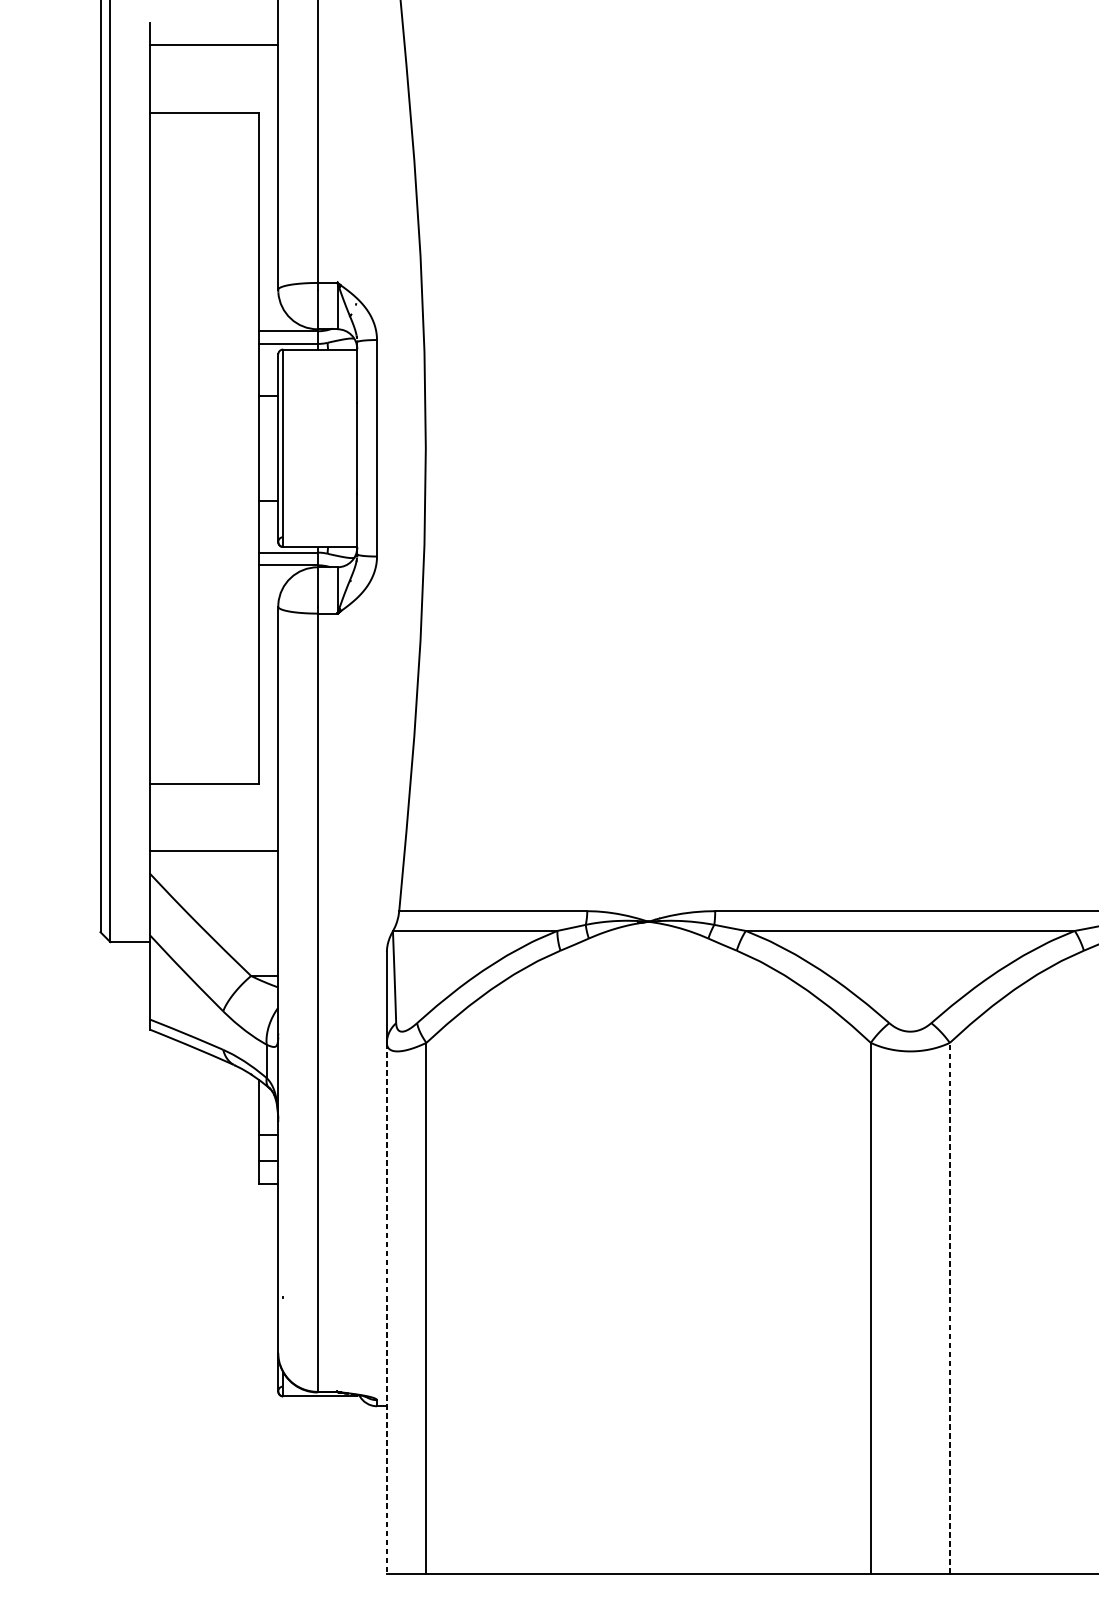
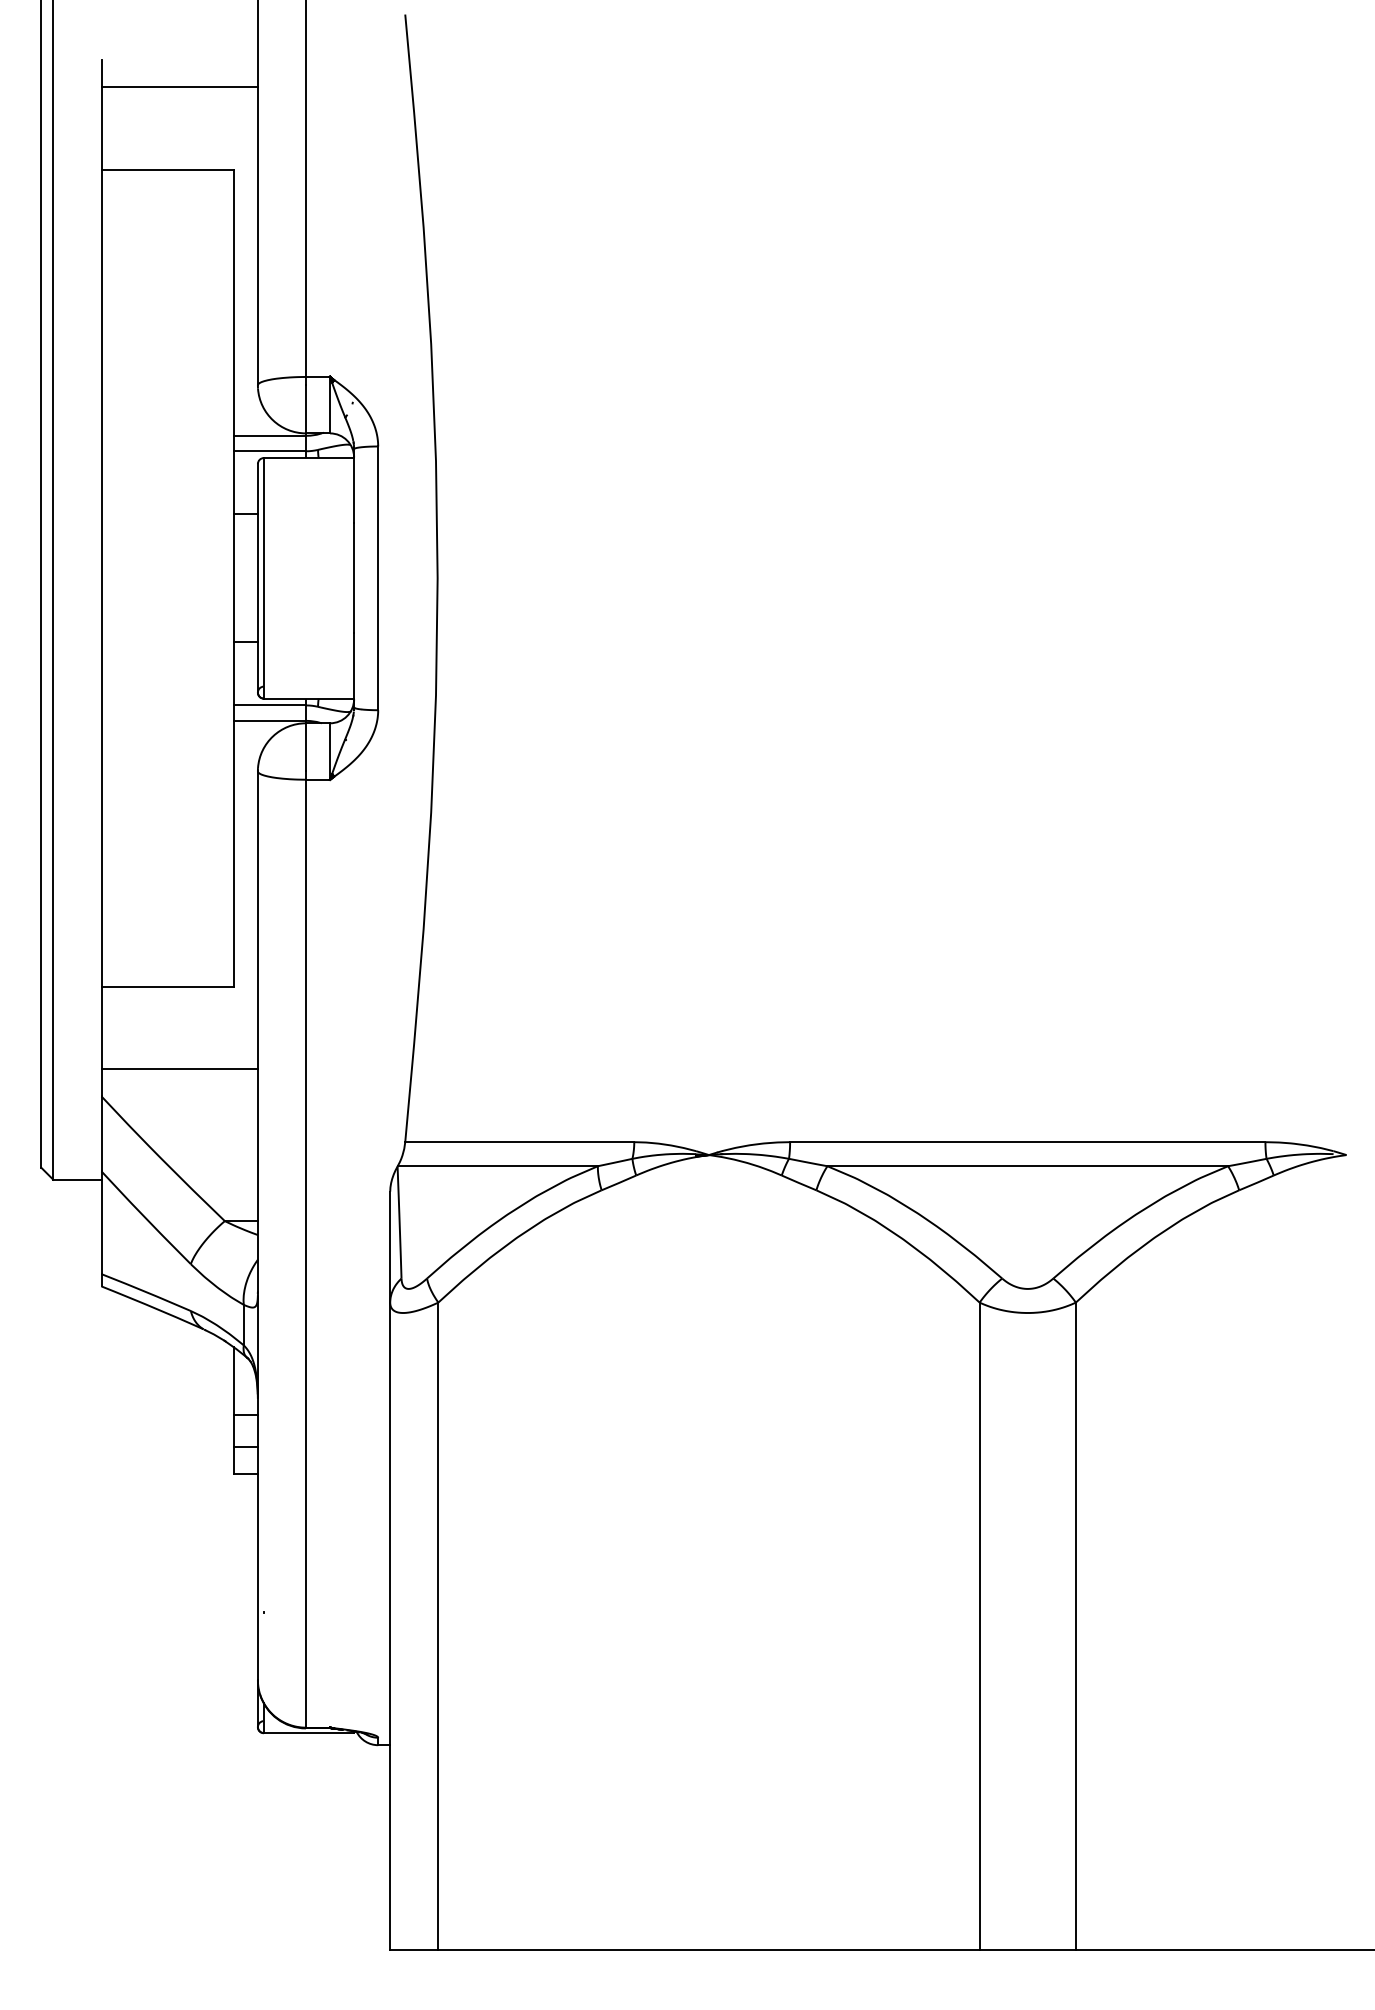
line: (387, 1308) -> (390, 1626), dashed -> solid
line: (949, 1308) -> (1075, 1626), dashed -> solid

